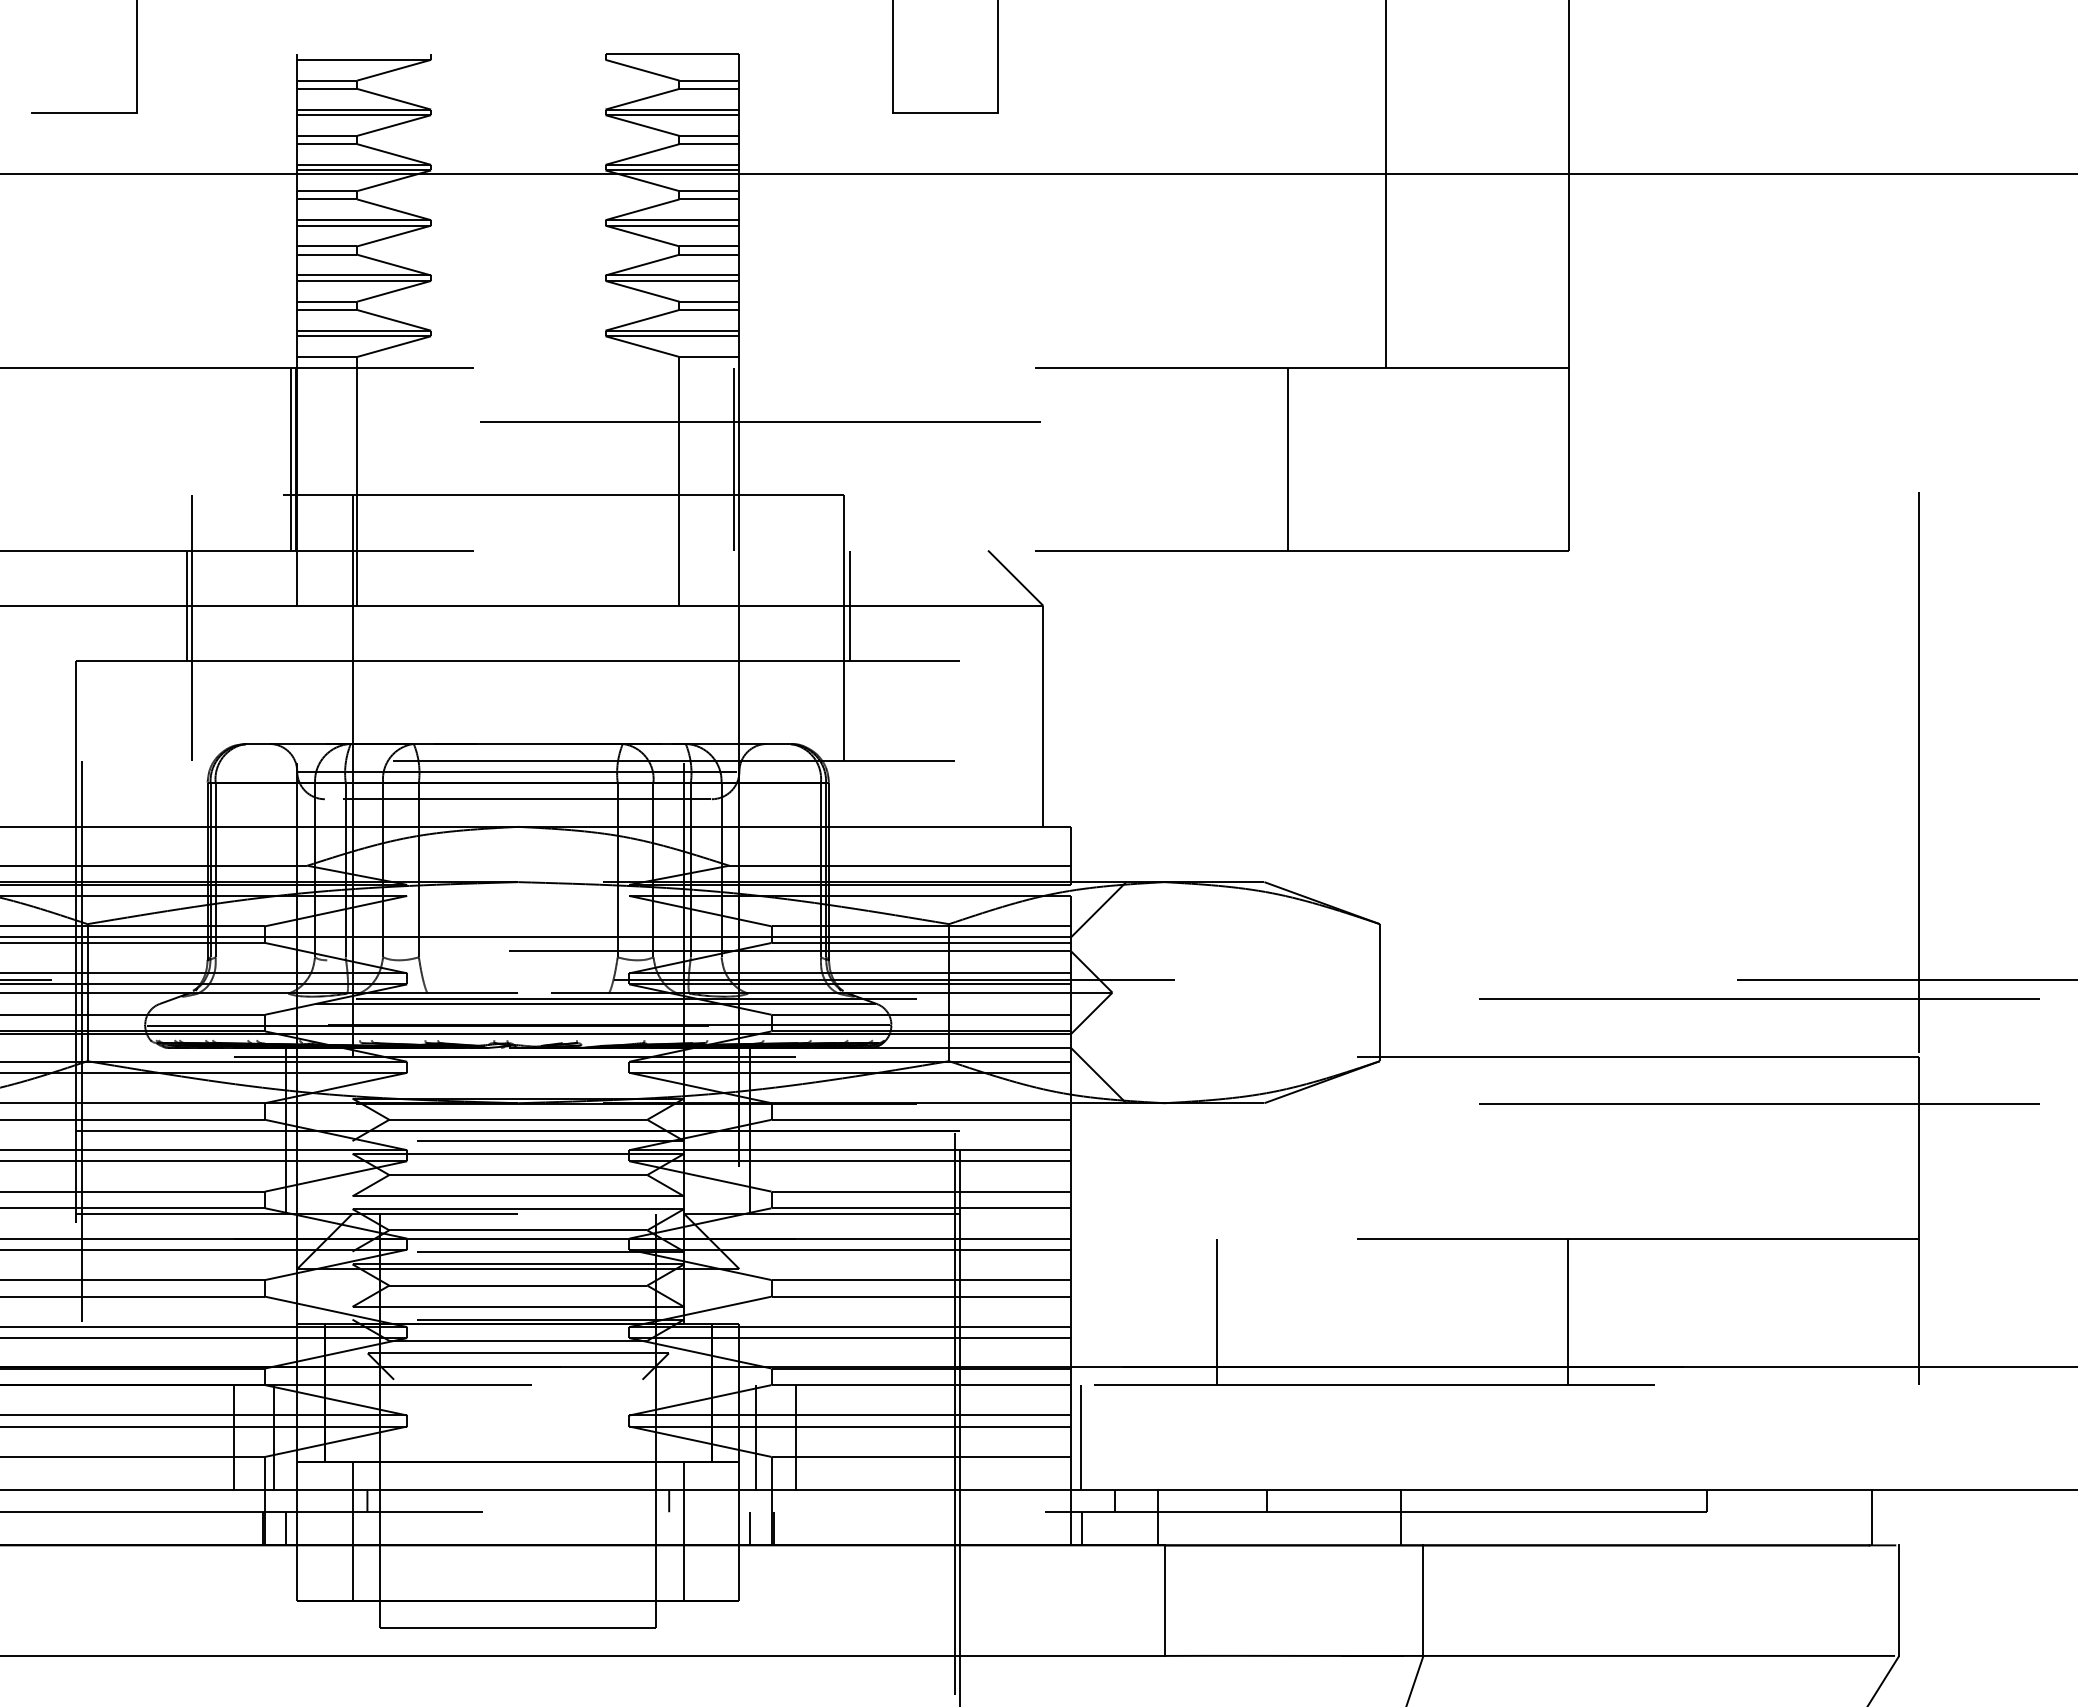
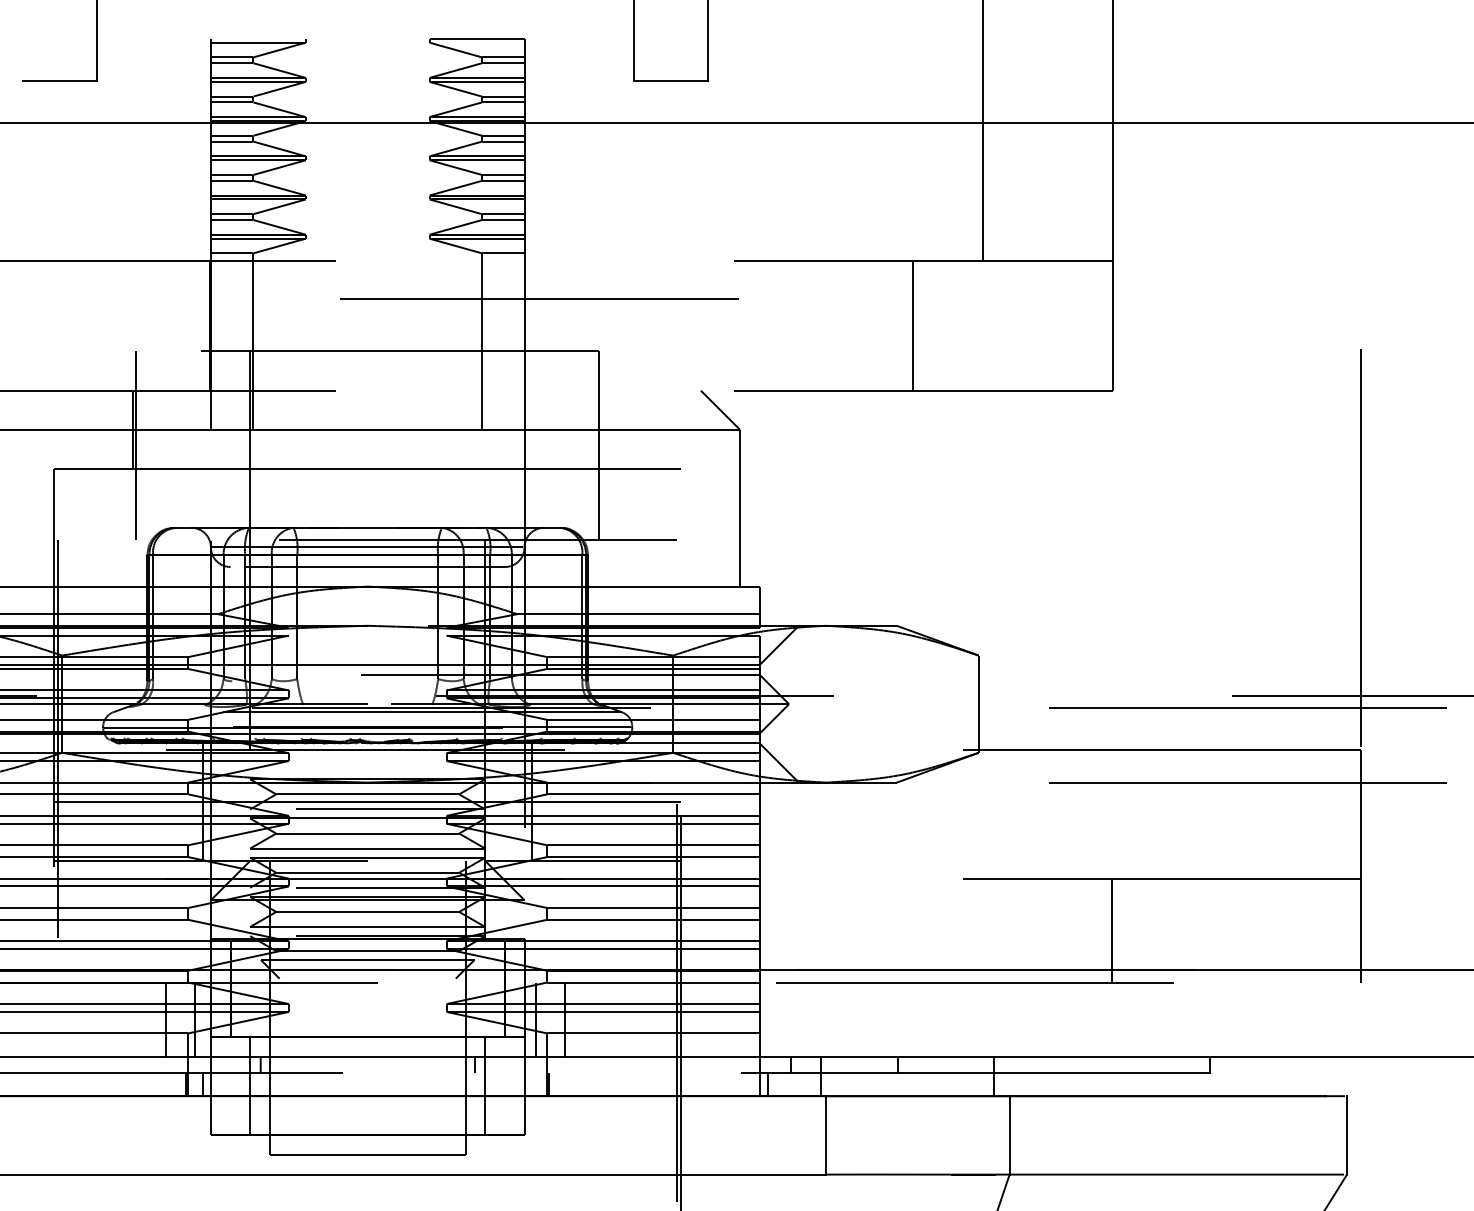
line: (290, 459) -> (206, 326), removed
line: (734, 459) -> (521, 326), removed
line: (849, 605) -> (602, 429), removed
line: (1216, 1312) -> (862, 931), removed
line: (1080, 1437) -> (766, 1019), removed
line: (1872, 1517) -> (1328, 1076), removed
line: (750, 1528) -> (532, 1084), removed

